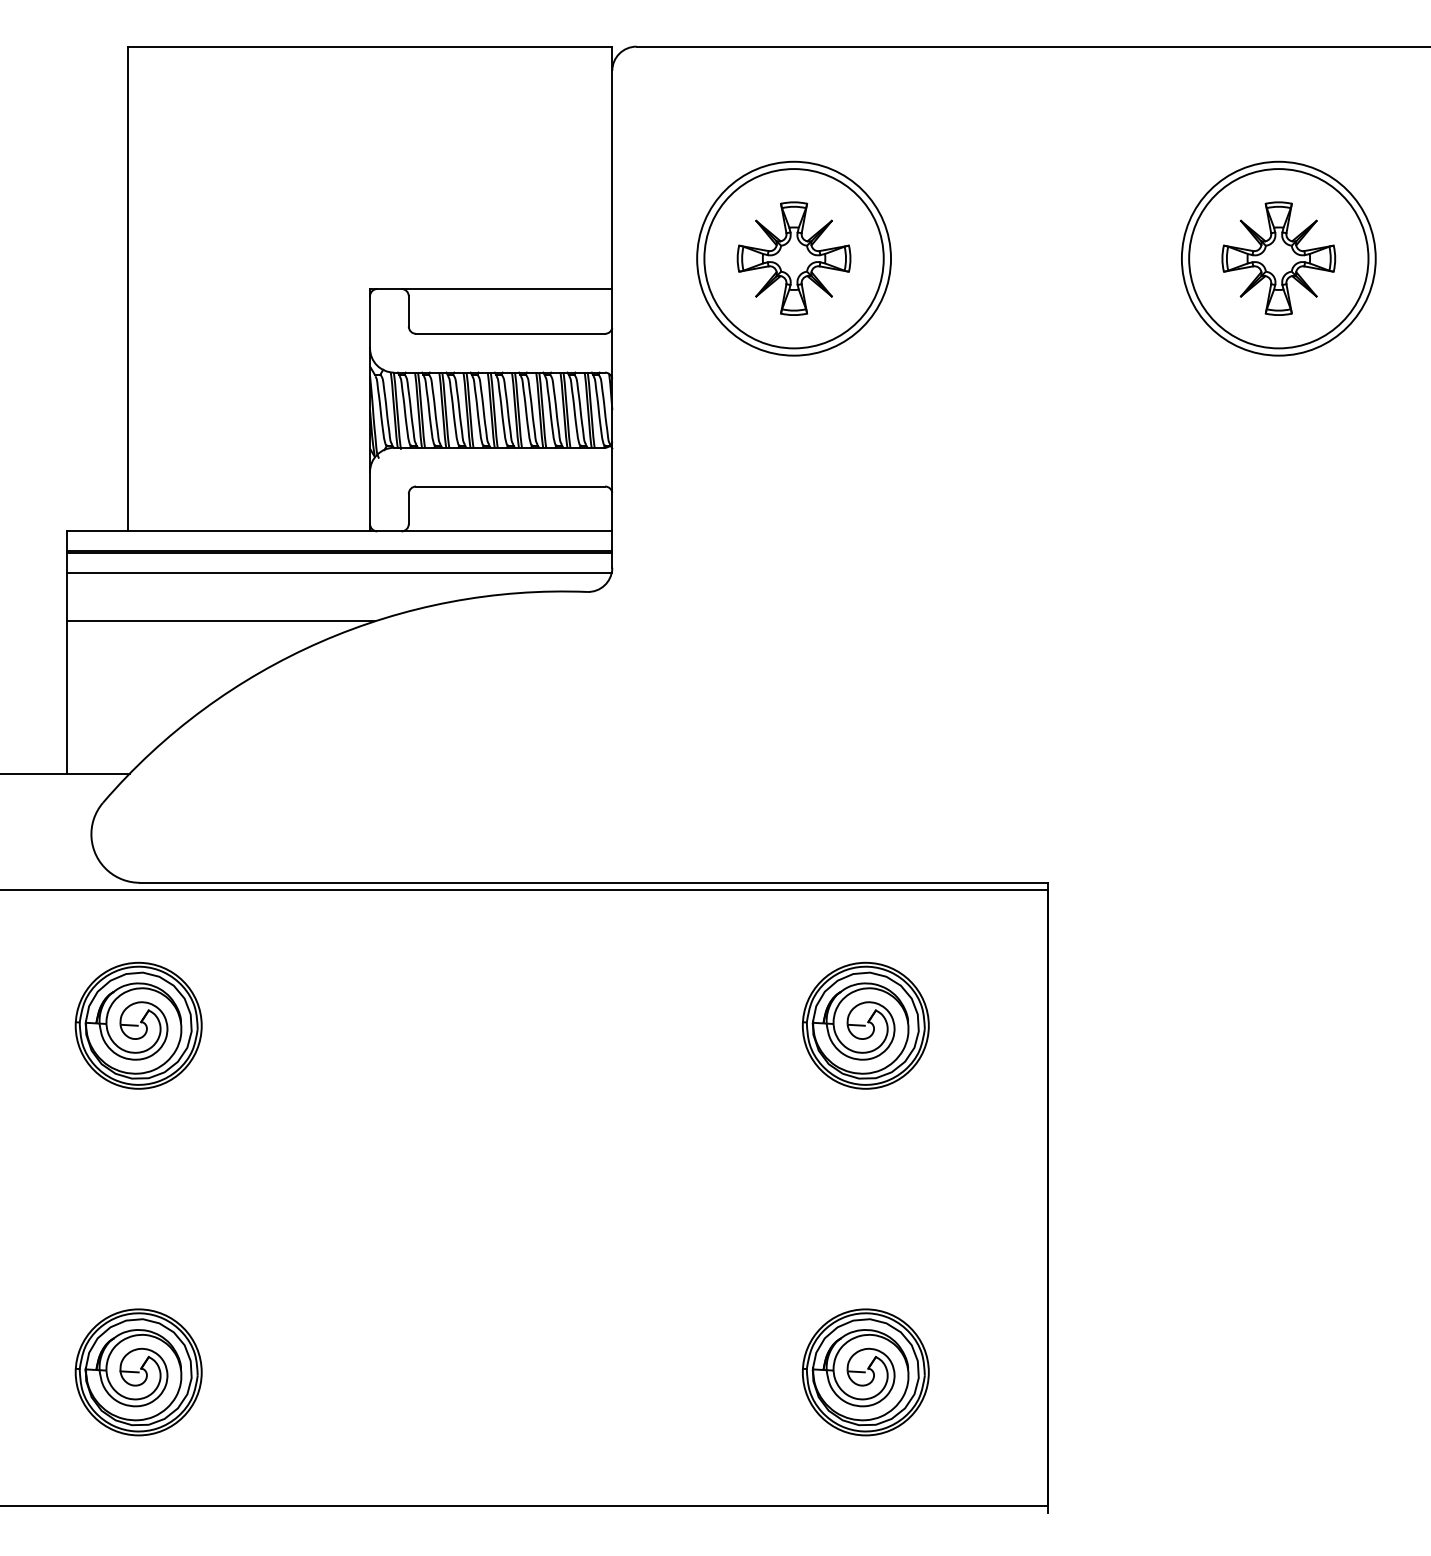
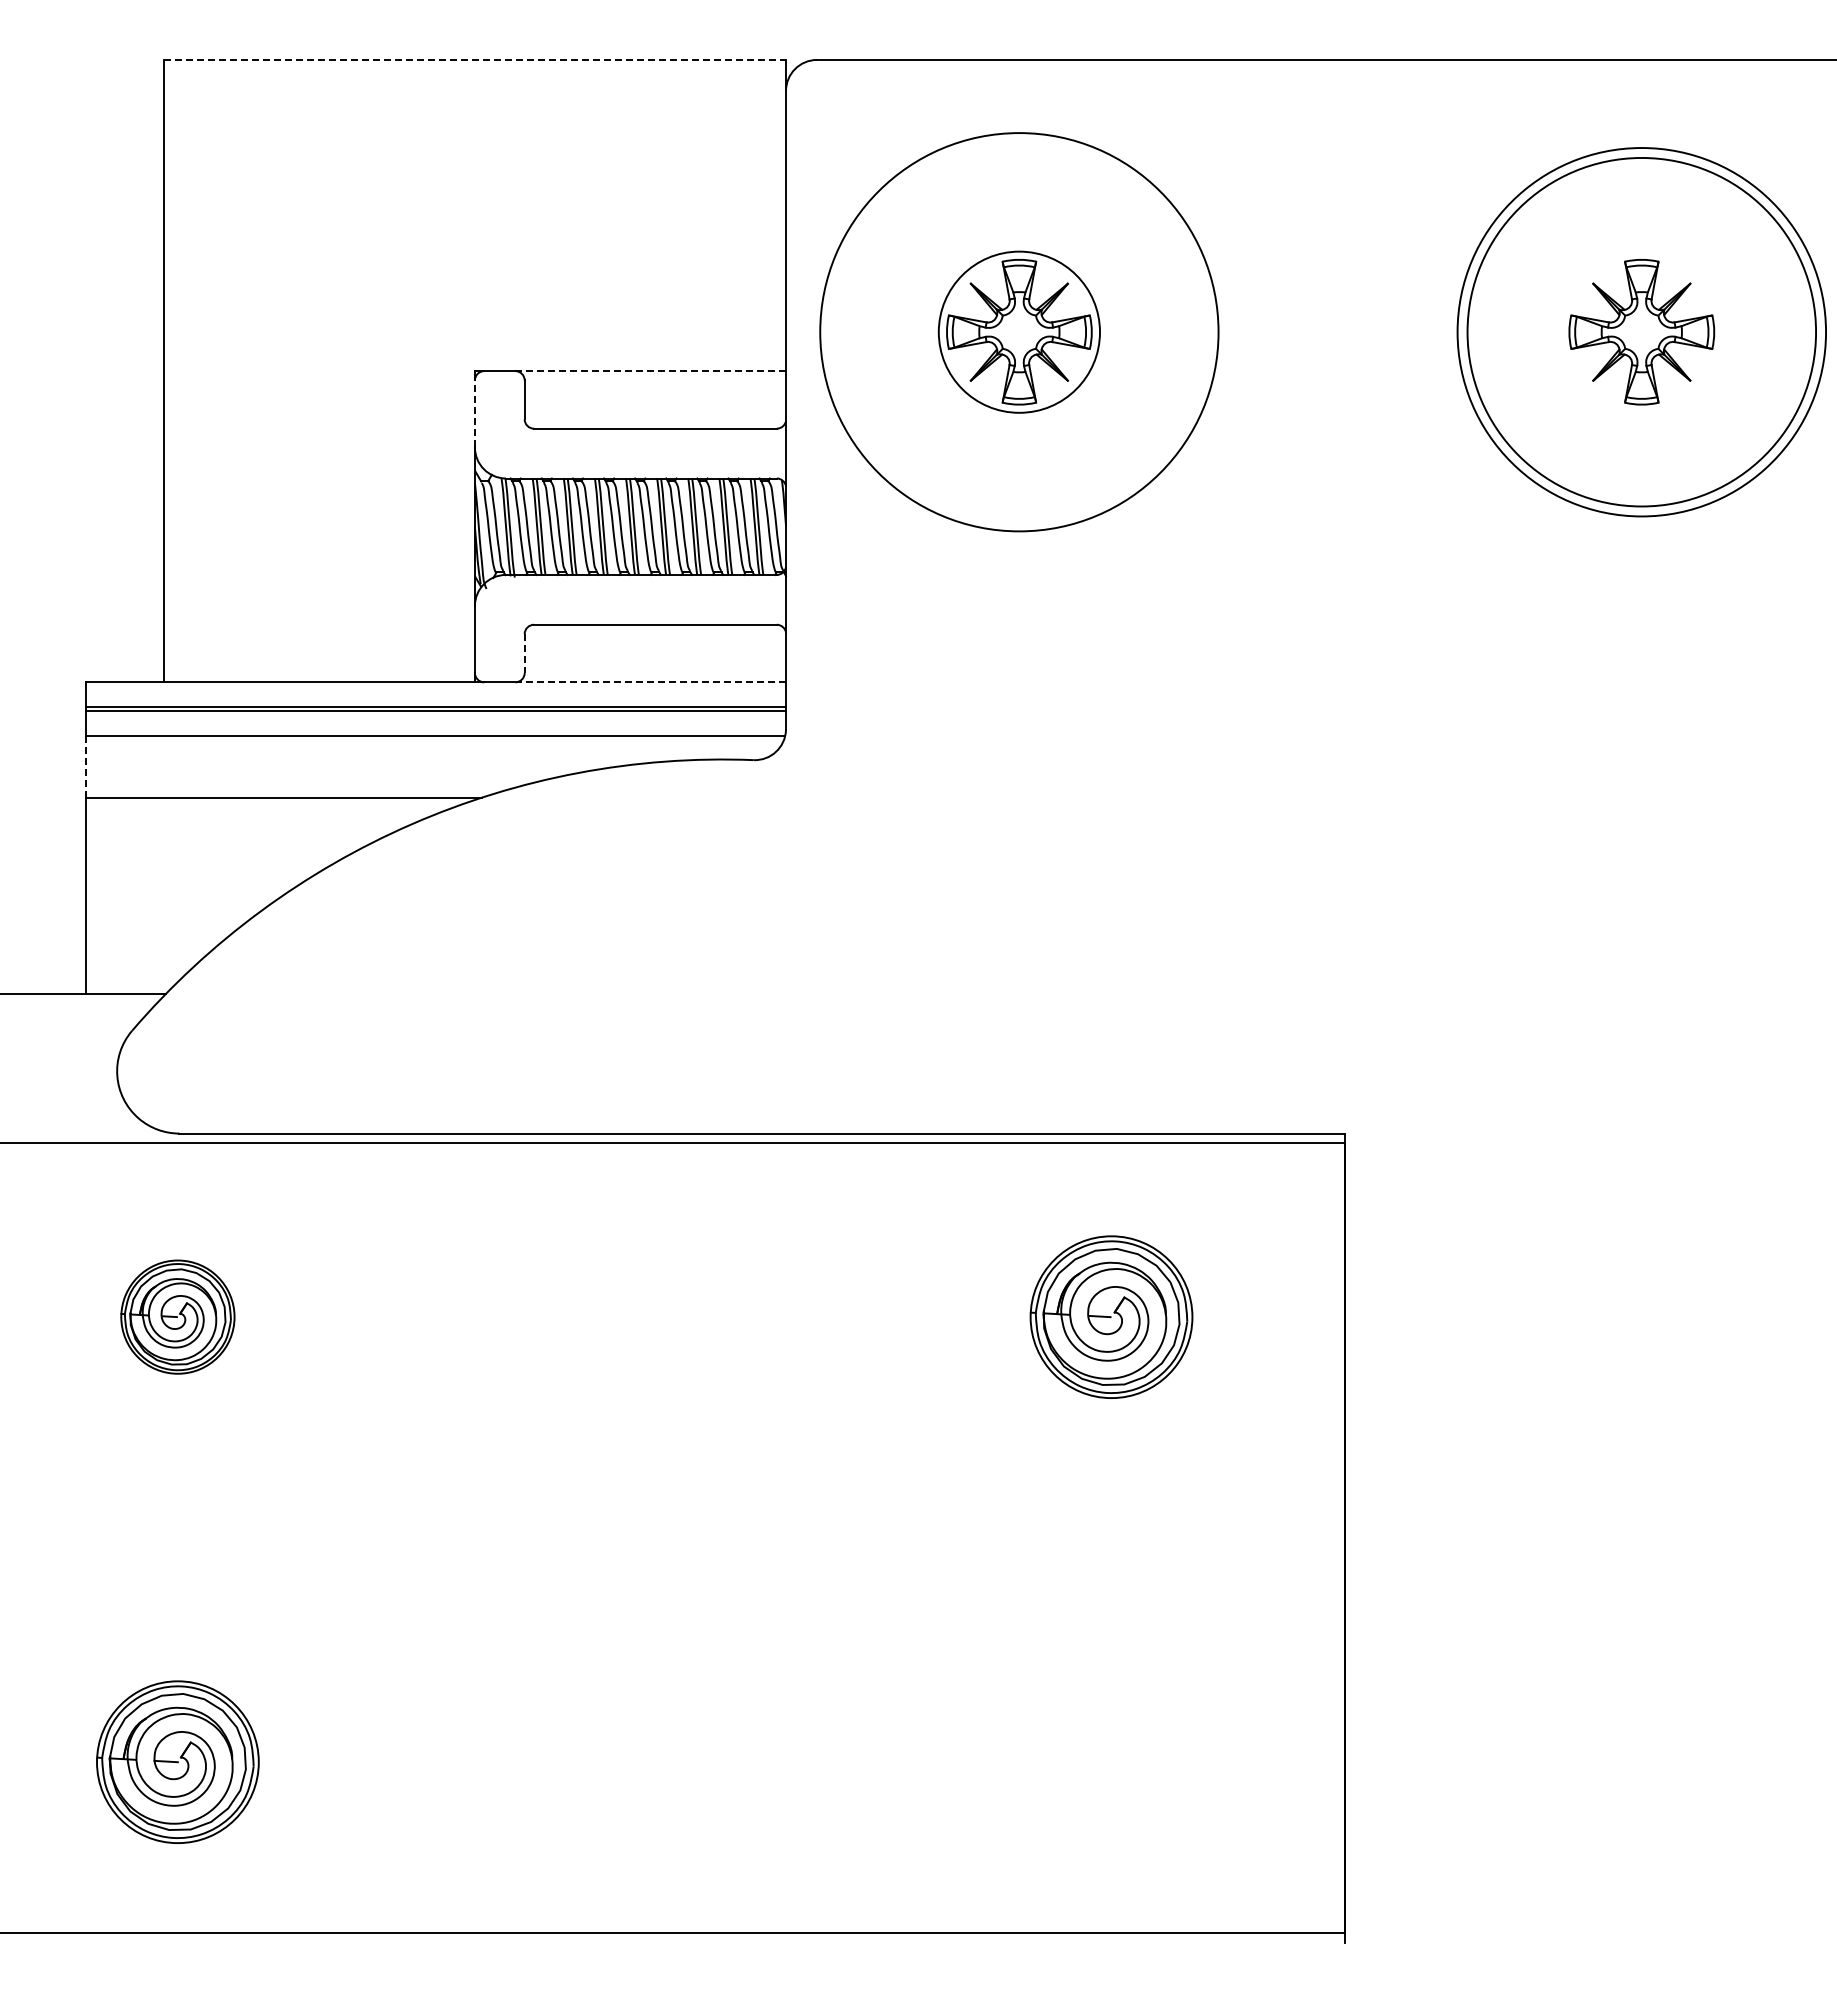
line: (370, 46) -> (475, 59), solid -> dashed
circle: (793, 258) -> (1018, 331), size x1.6
circle: (794, 258) -> (1019, 332), size x0.7
circle: (1278, 258) -> (1641, 331), size x1.4
circle: (1278, 258) -> (1641, 332), size x1.6
line: (507, 289) -> (651, 371), solid -> dashed
line: (369, 322) -> (474, 413), solid -> dashed
line: (408, 509) -> (524, 654), solid -> dashed
line: (506, 531) -> (650, 682), solid -> dashed
line: (66, 597) -> (85, 767), solid -> dashed
part: (138, 1025) -> (177, 1316), size x0.7
part: (865, 1371) -> (1111, 1761), removed

